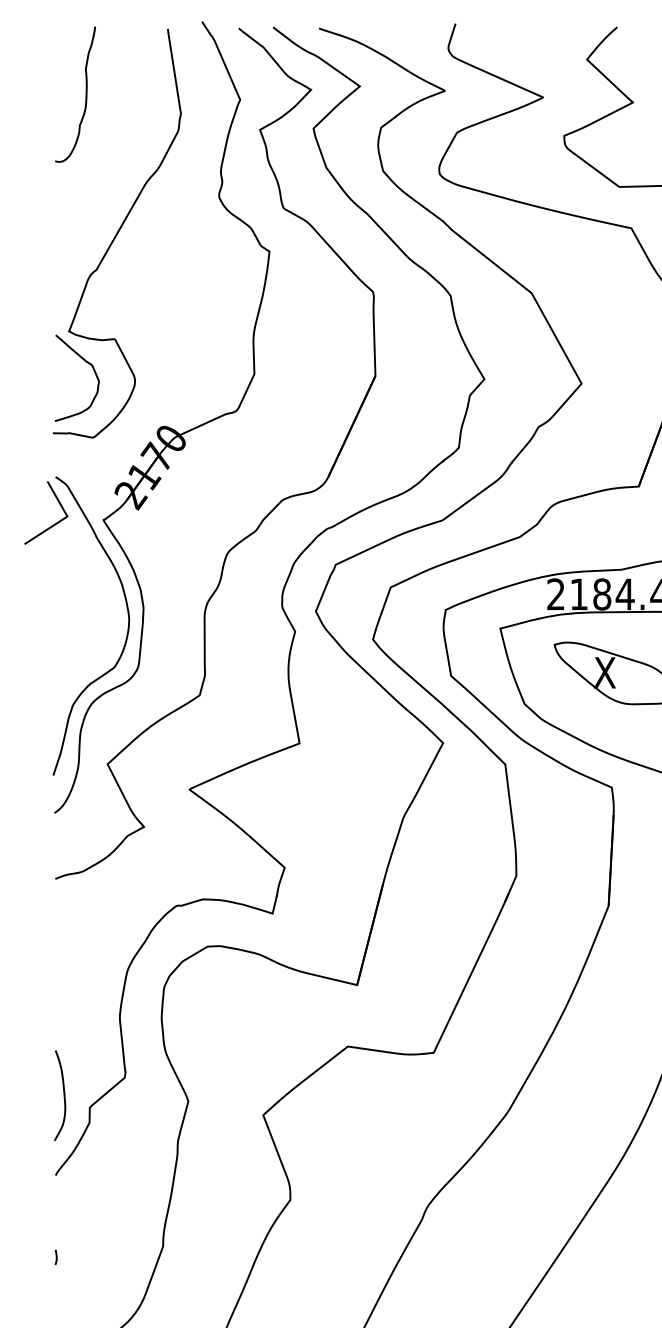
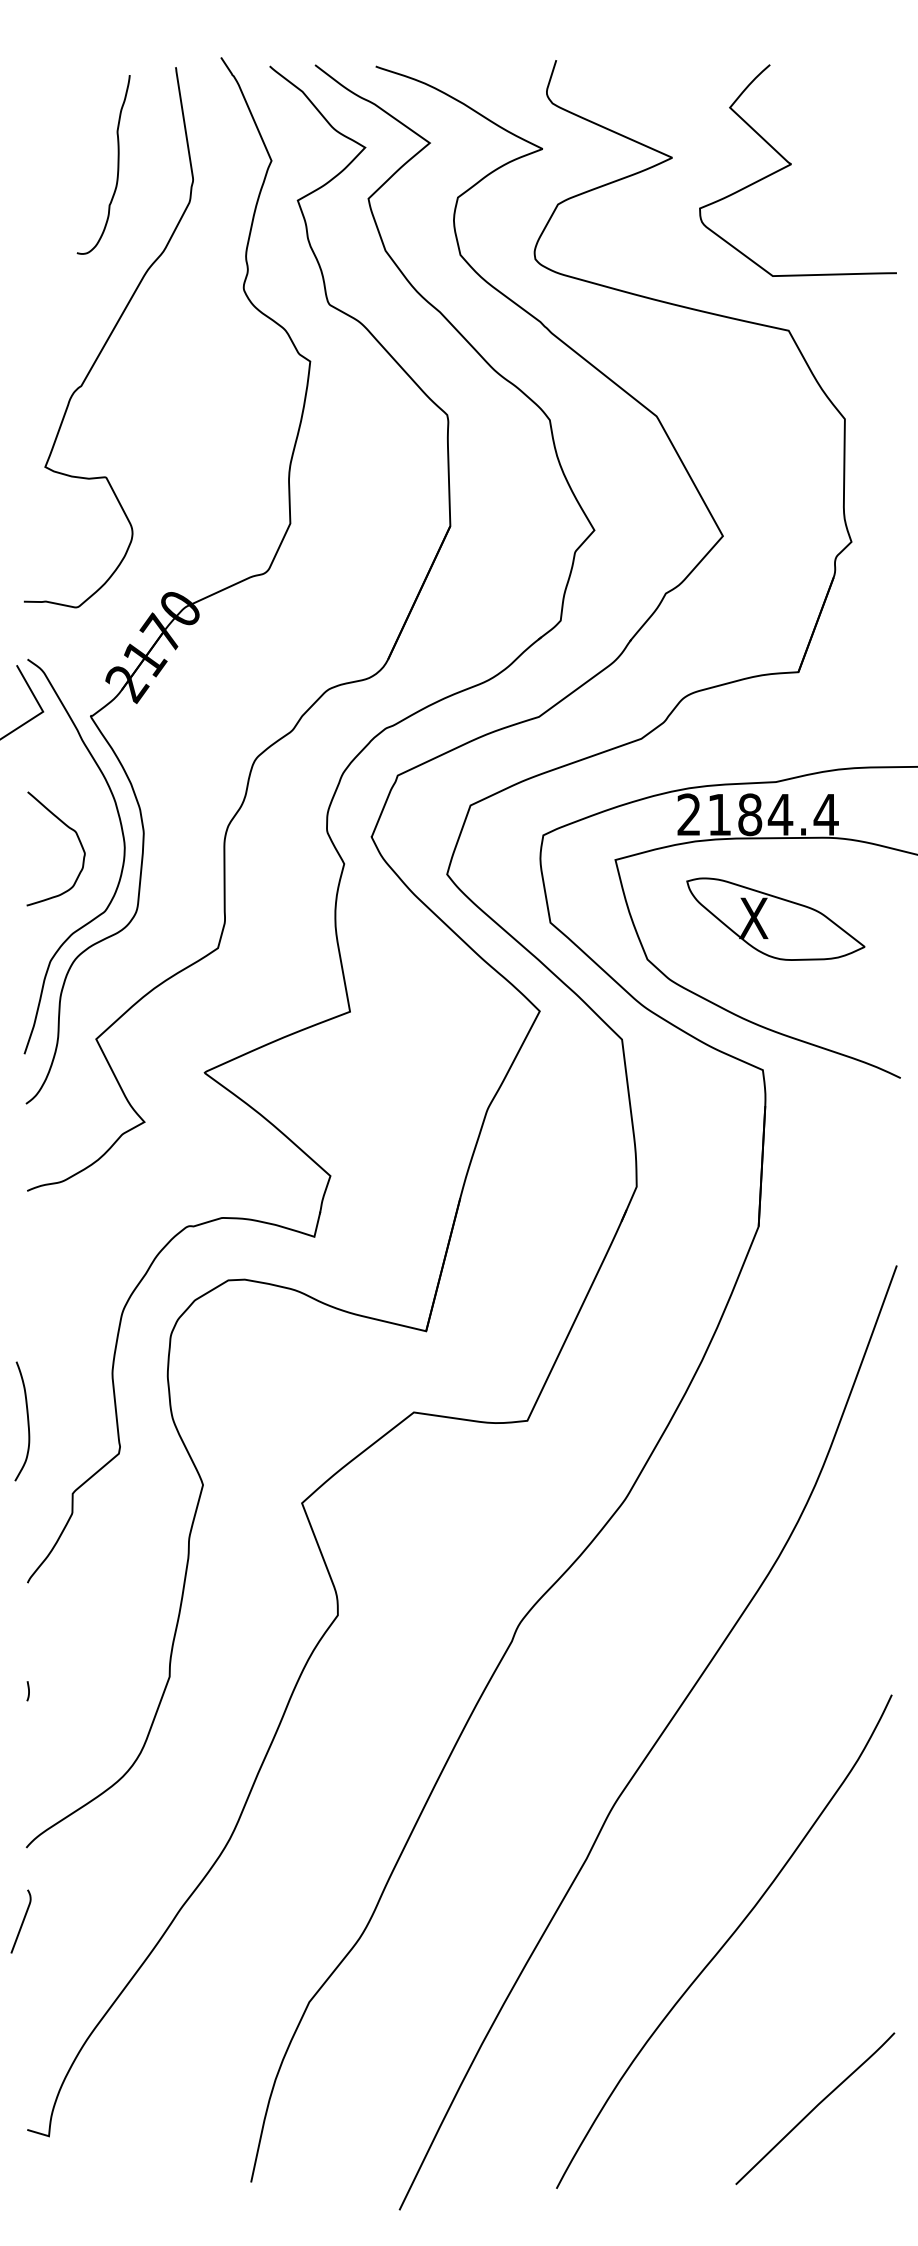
curve: (85, 94) -> (117, 164), moved
curve: (86, 362) -> (68, 828), moved
curve: (63, 1095) -> (27, 1421), moved

